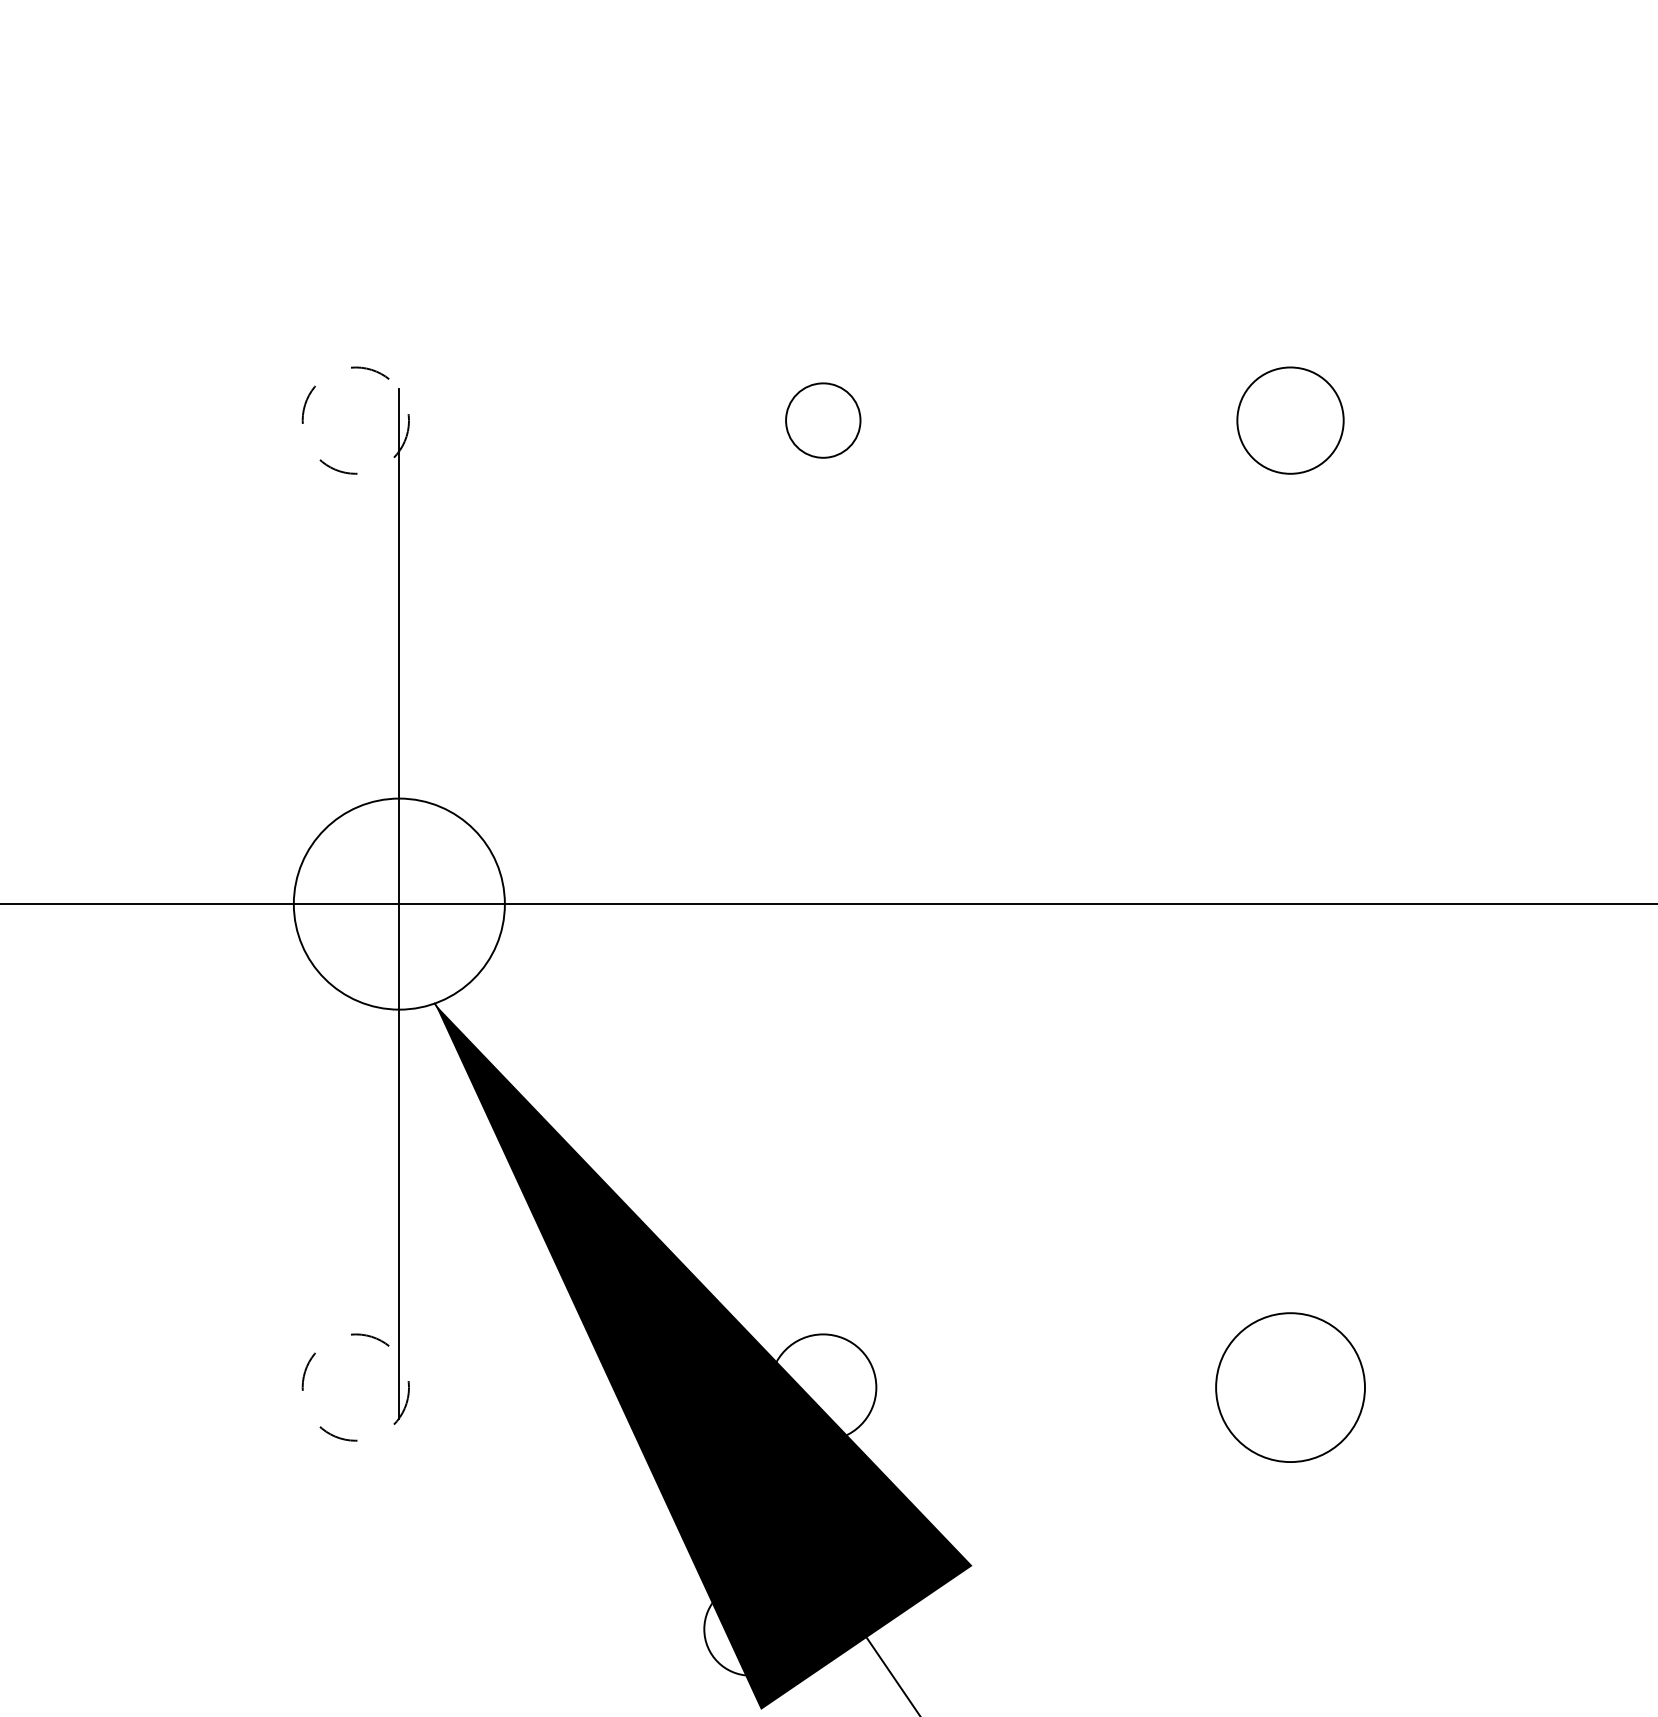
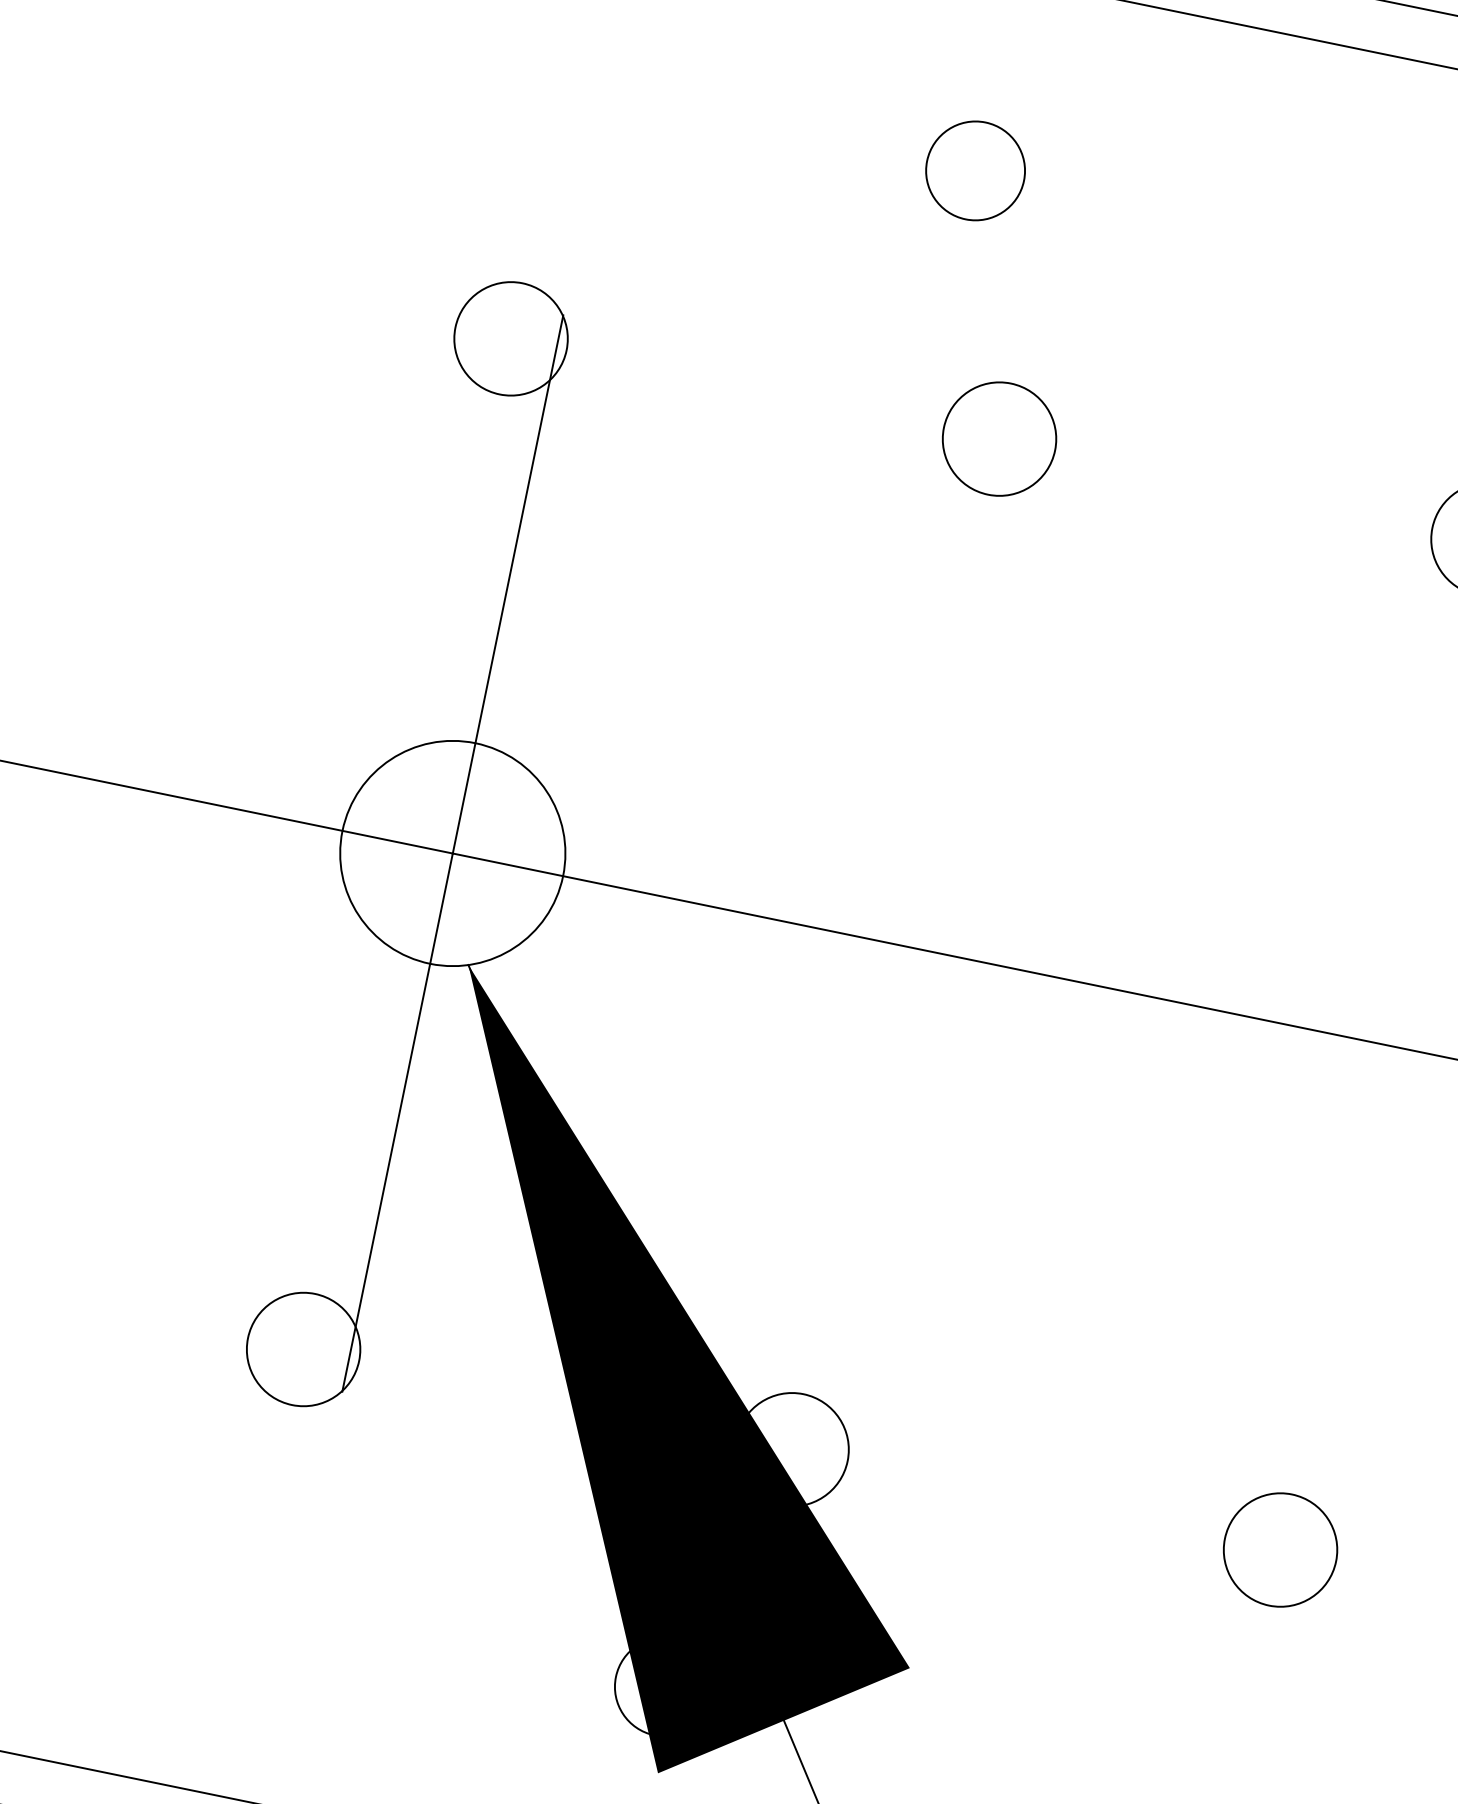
circle: (750, 178) -> (975, 170), added
circle: (355, 420) -> (510, 338), dashed -> solid
circle: (823, 420) -> (999, 439), size x1.43
circle: (355, 1387) -> (303, 1349), dashed -> solid
circle: (1290, 1387) -> (1280, 1549), size x0.71

